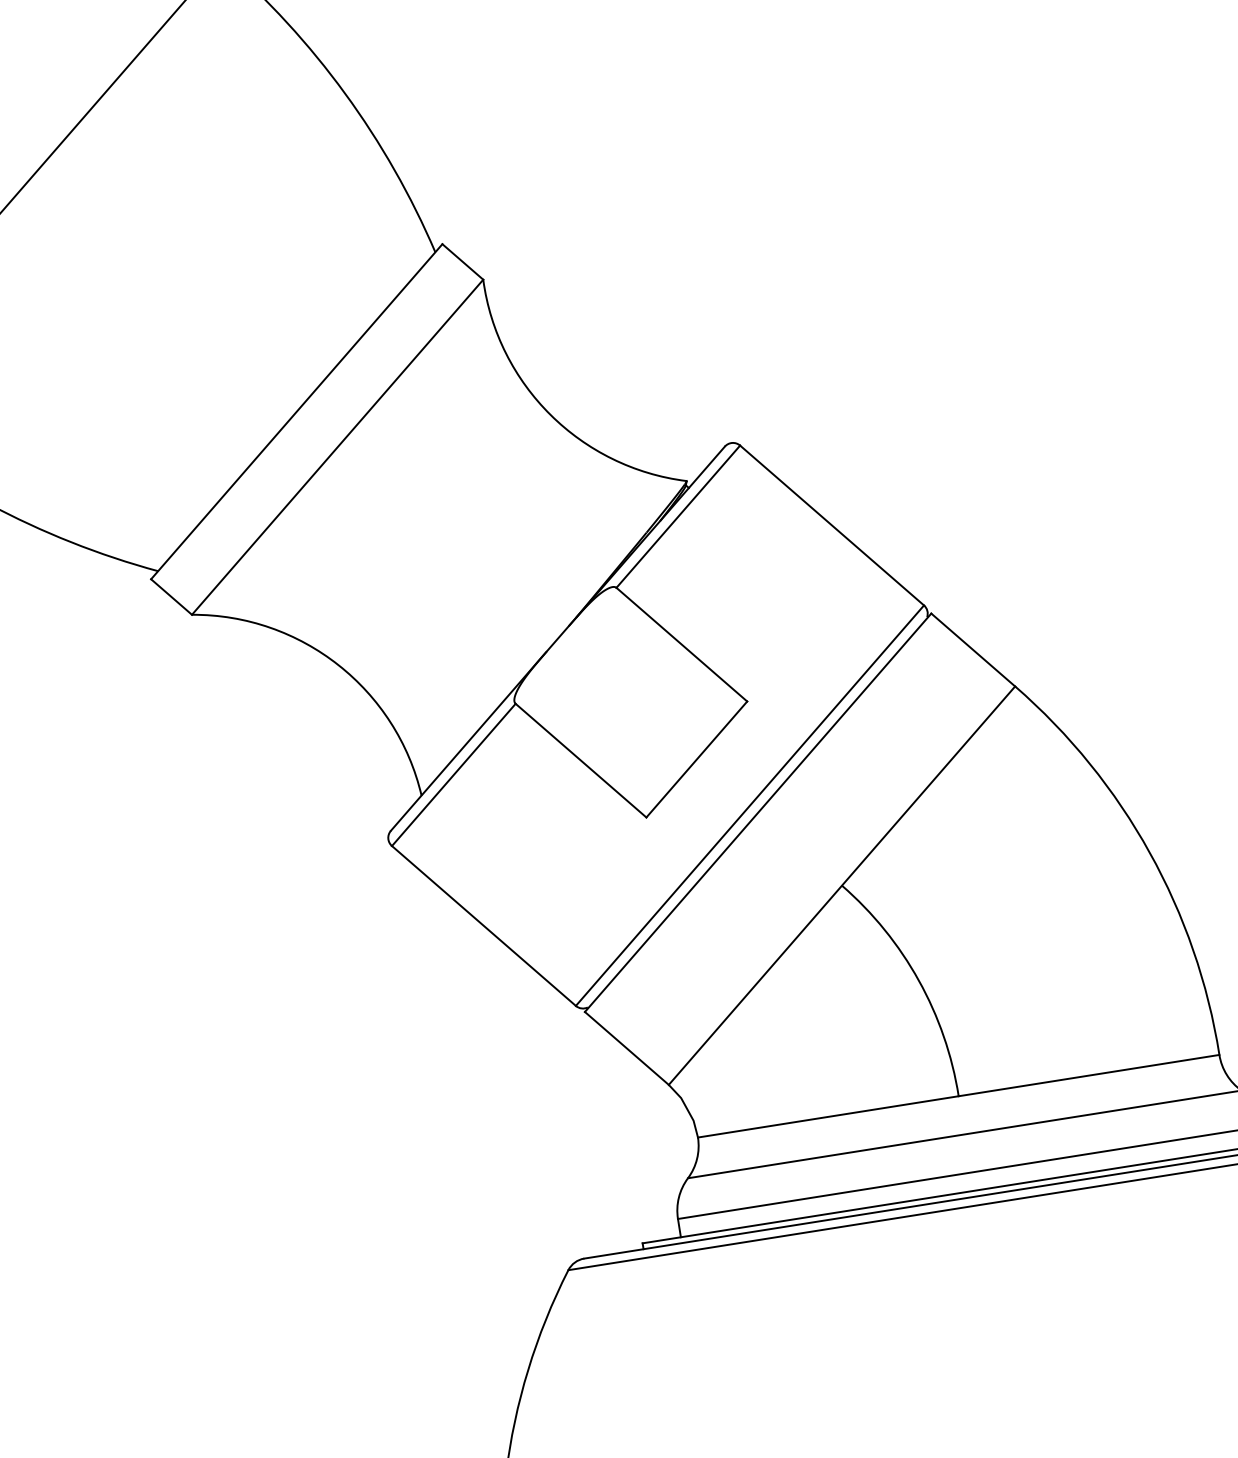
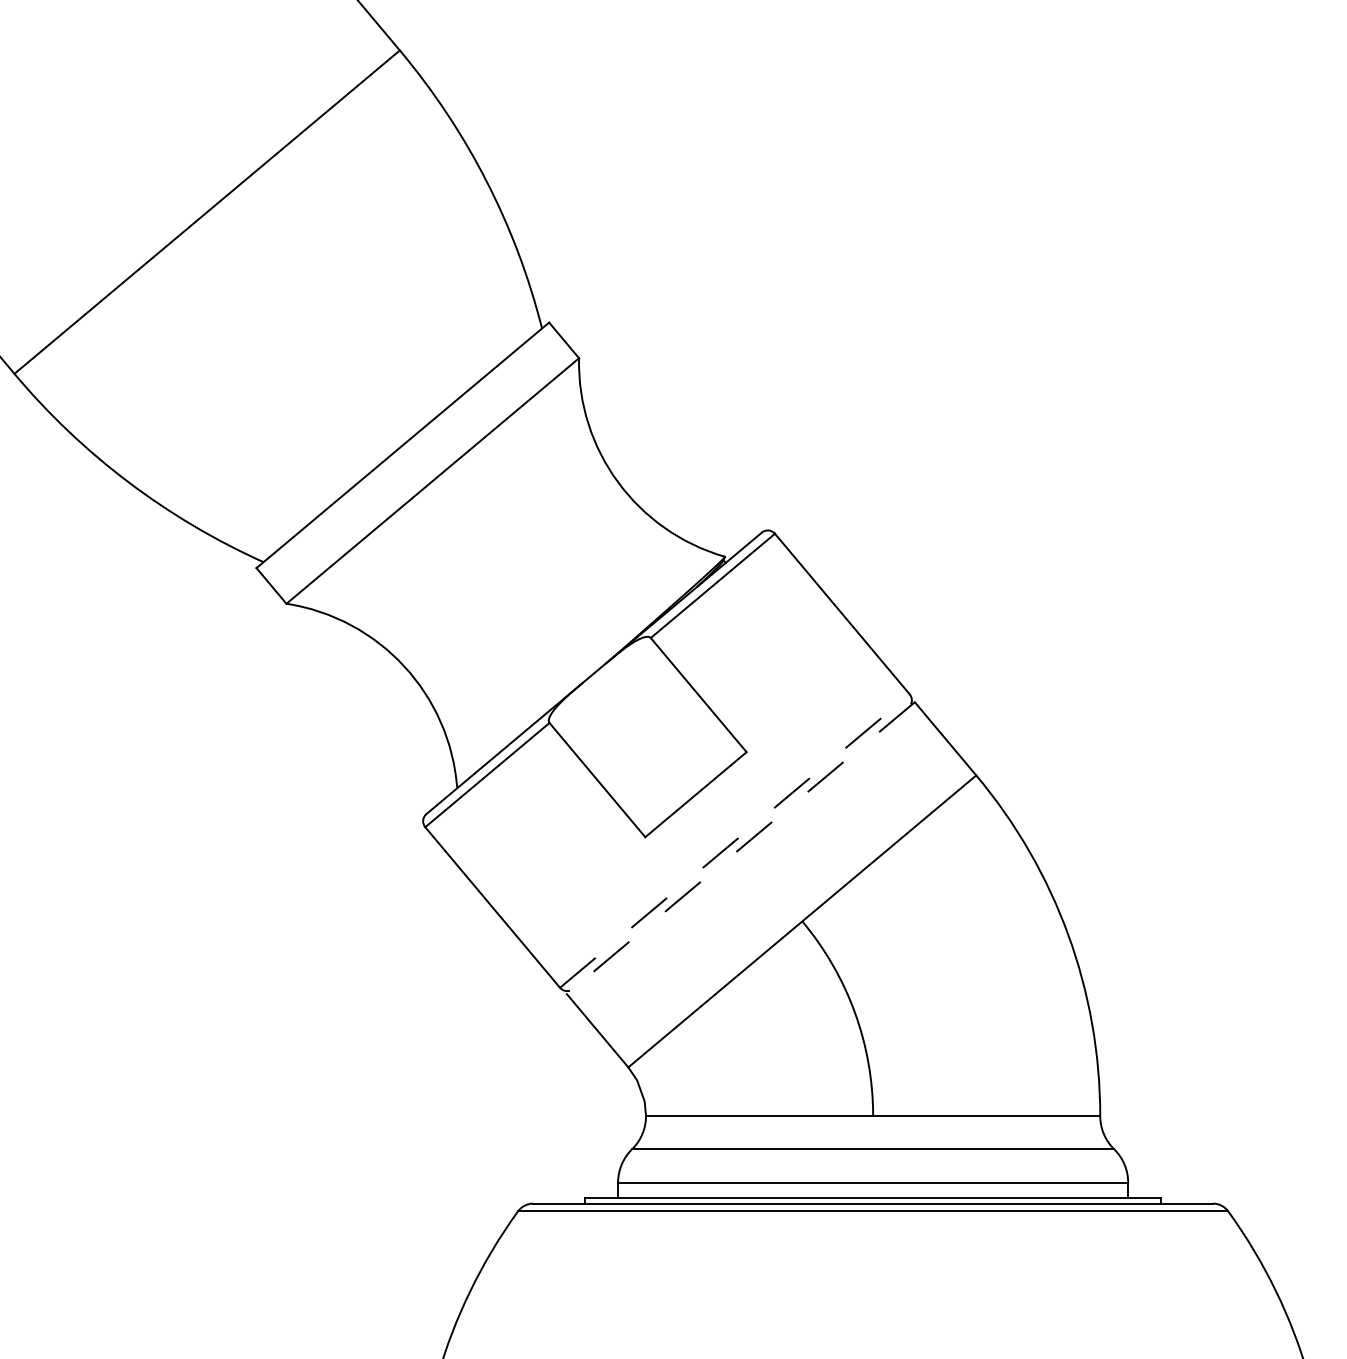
line: (750, 804) -> (735, 840), solid -> dashed
line: (757, 813) -> (740, 848), solid -> dashed

